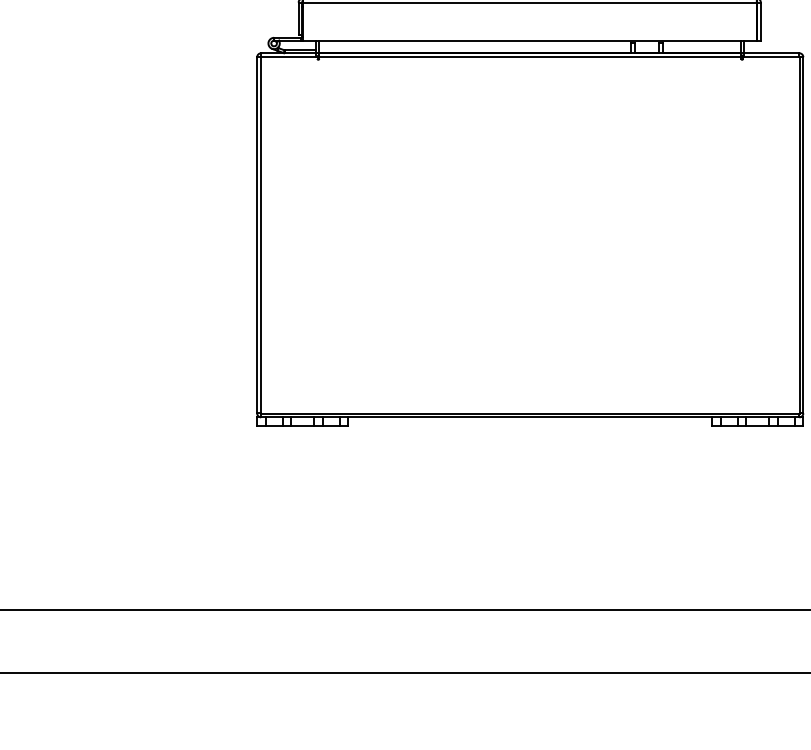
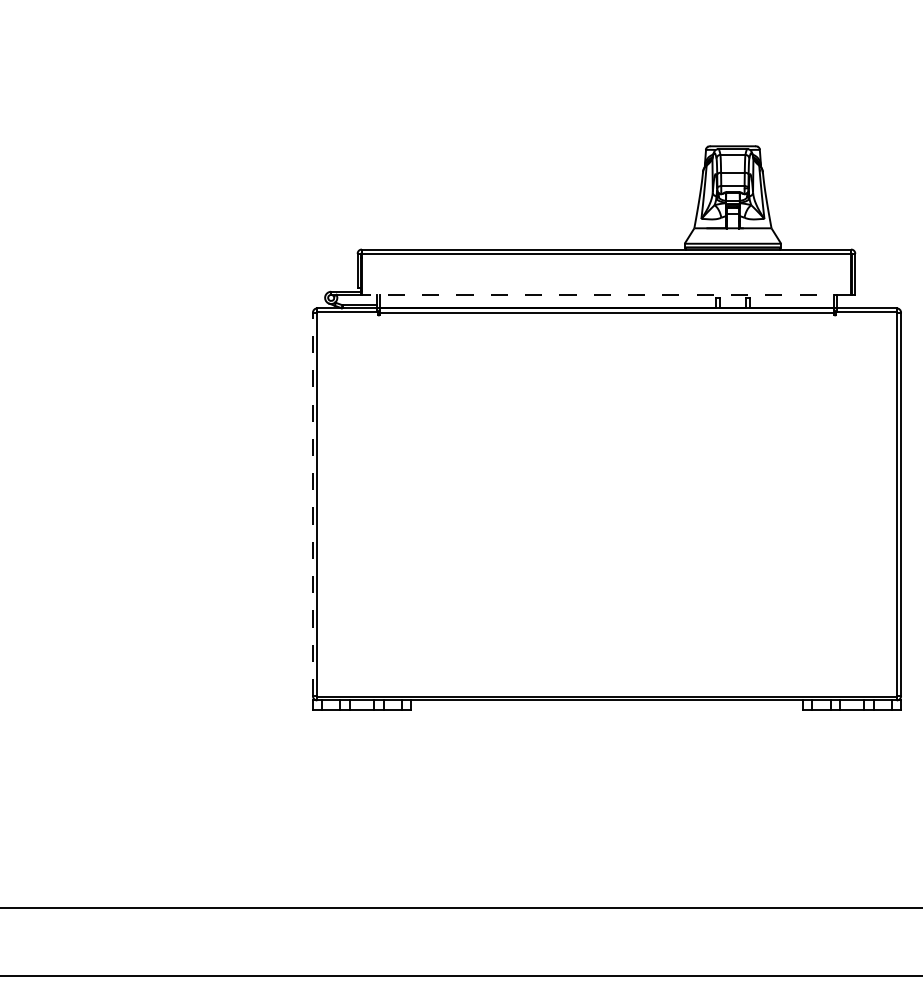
line: (529, 41) -> (606, 295), solid -> dashed
line: (256, 235) -> (312, 504), solid -> dashed

